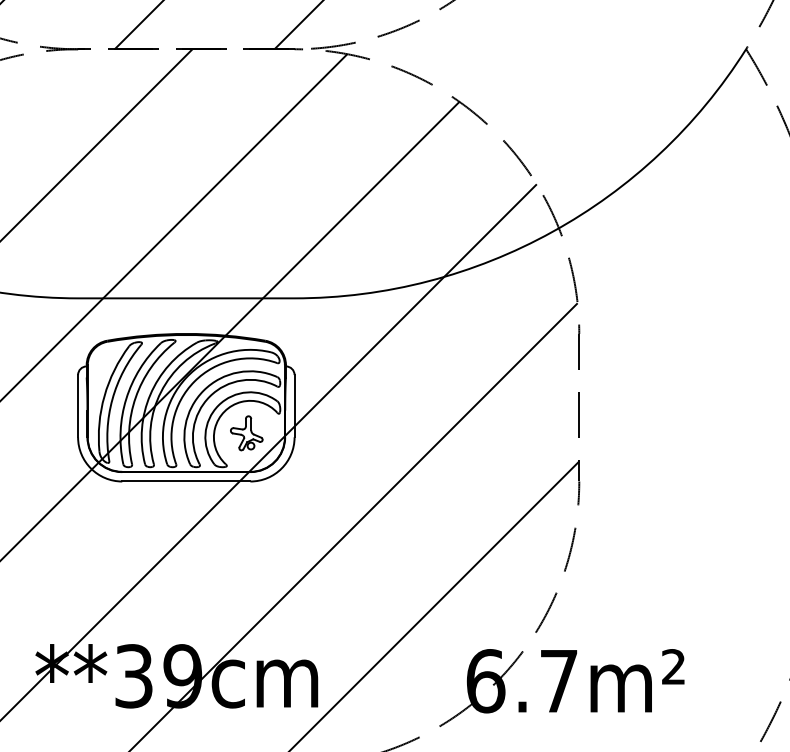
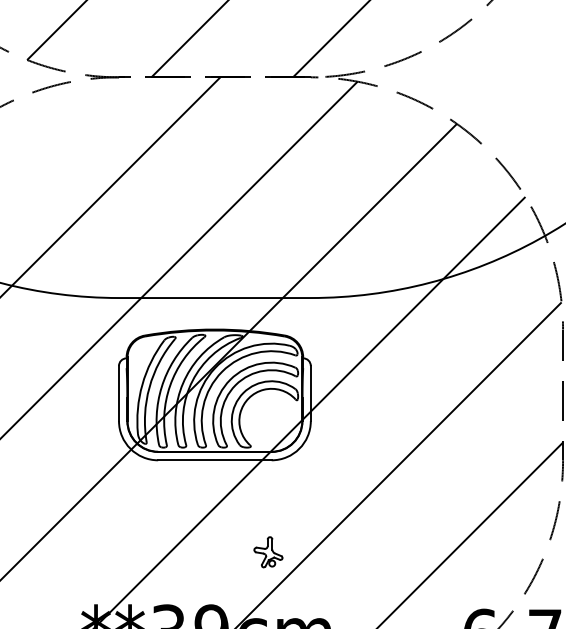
part: (246, 433) -> (268, 552), moved

